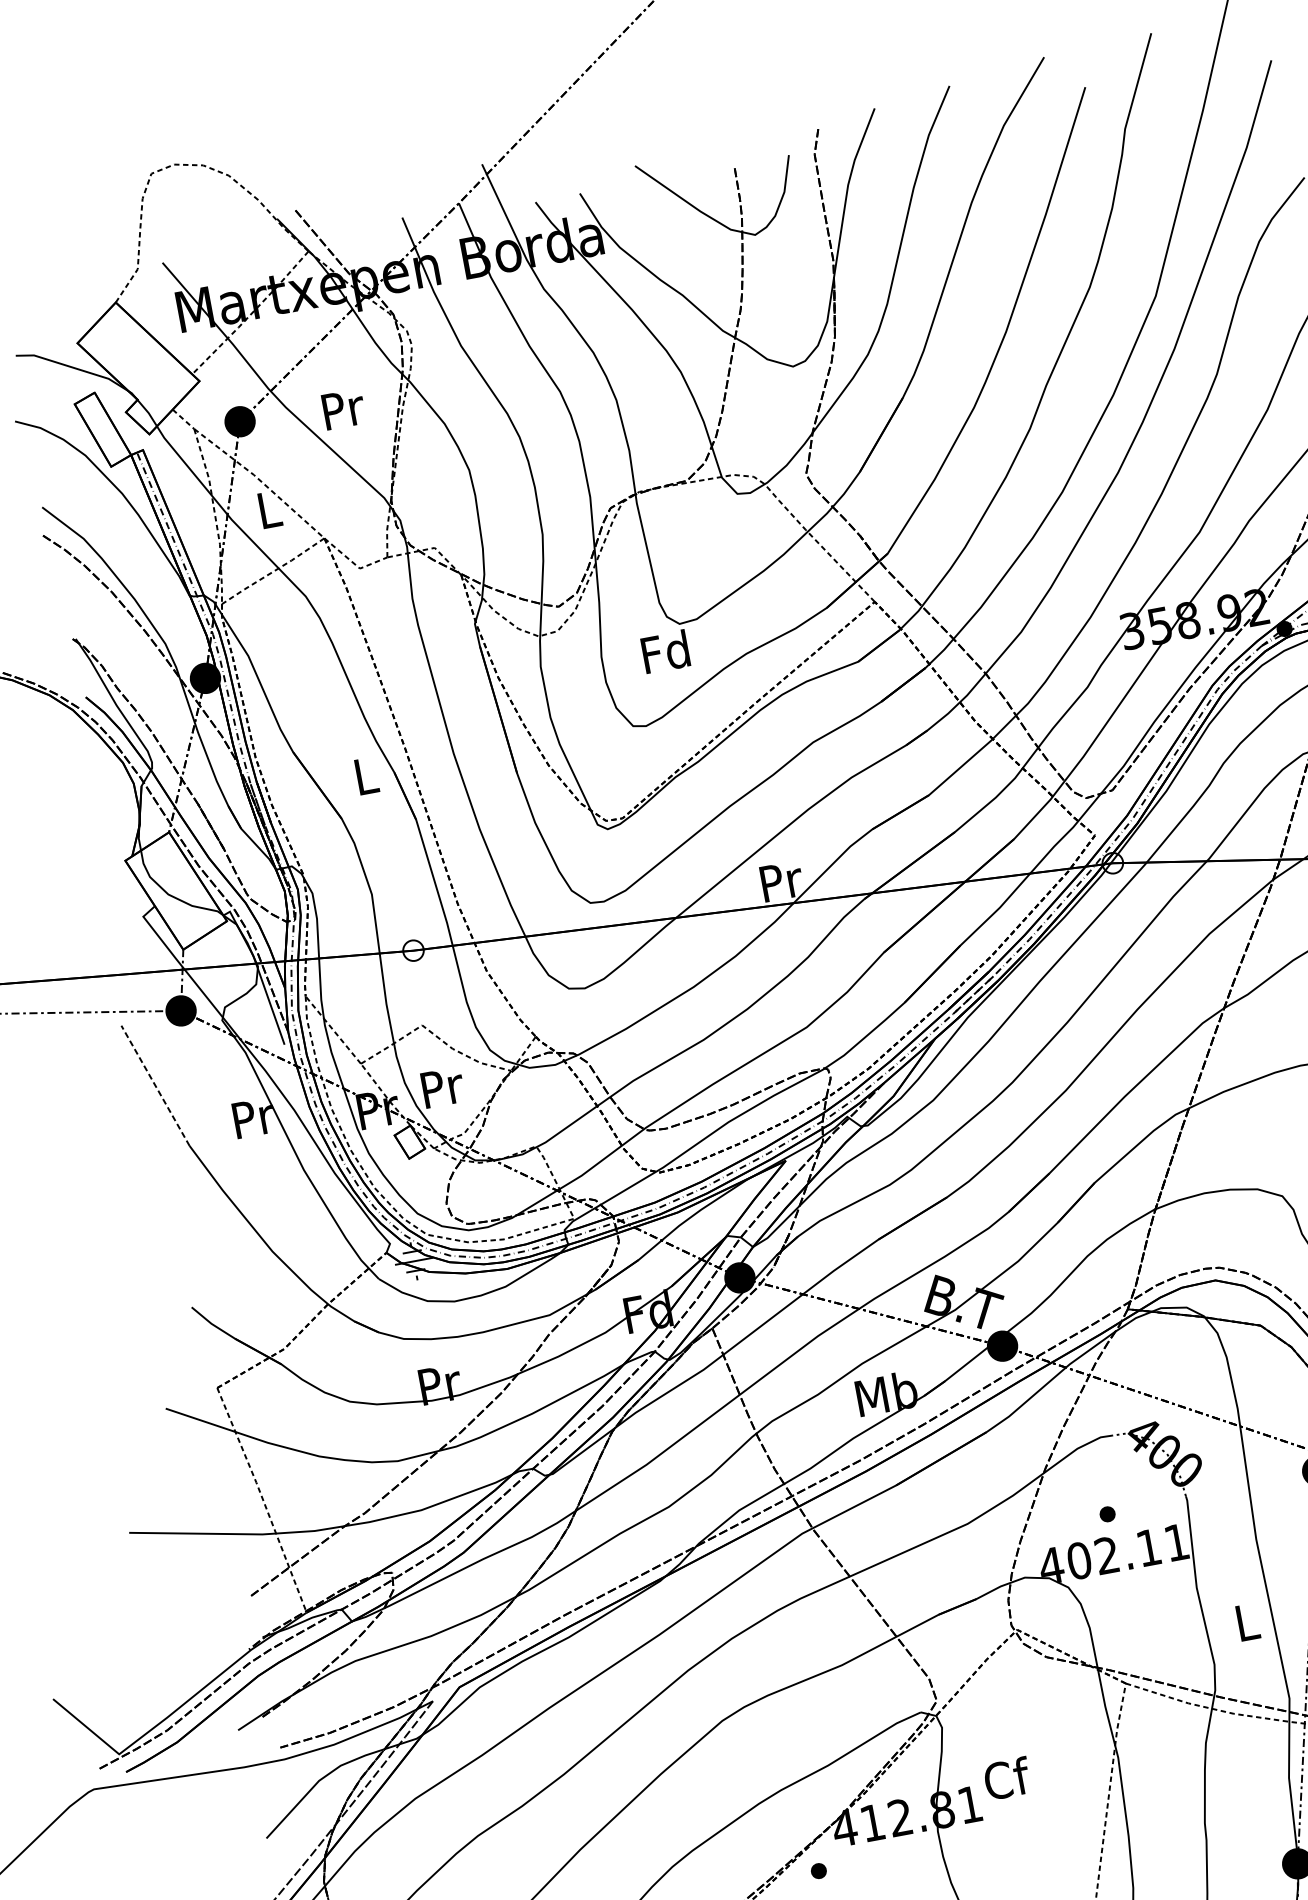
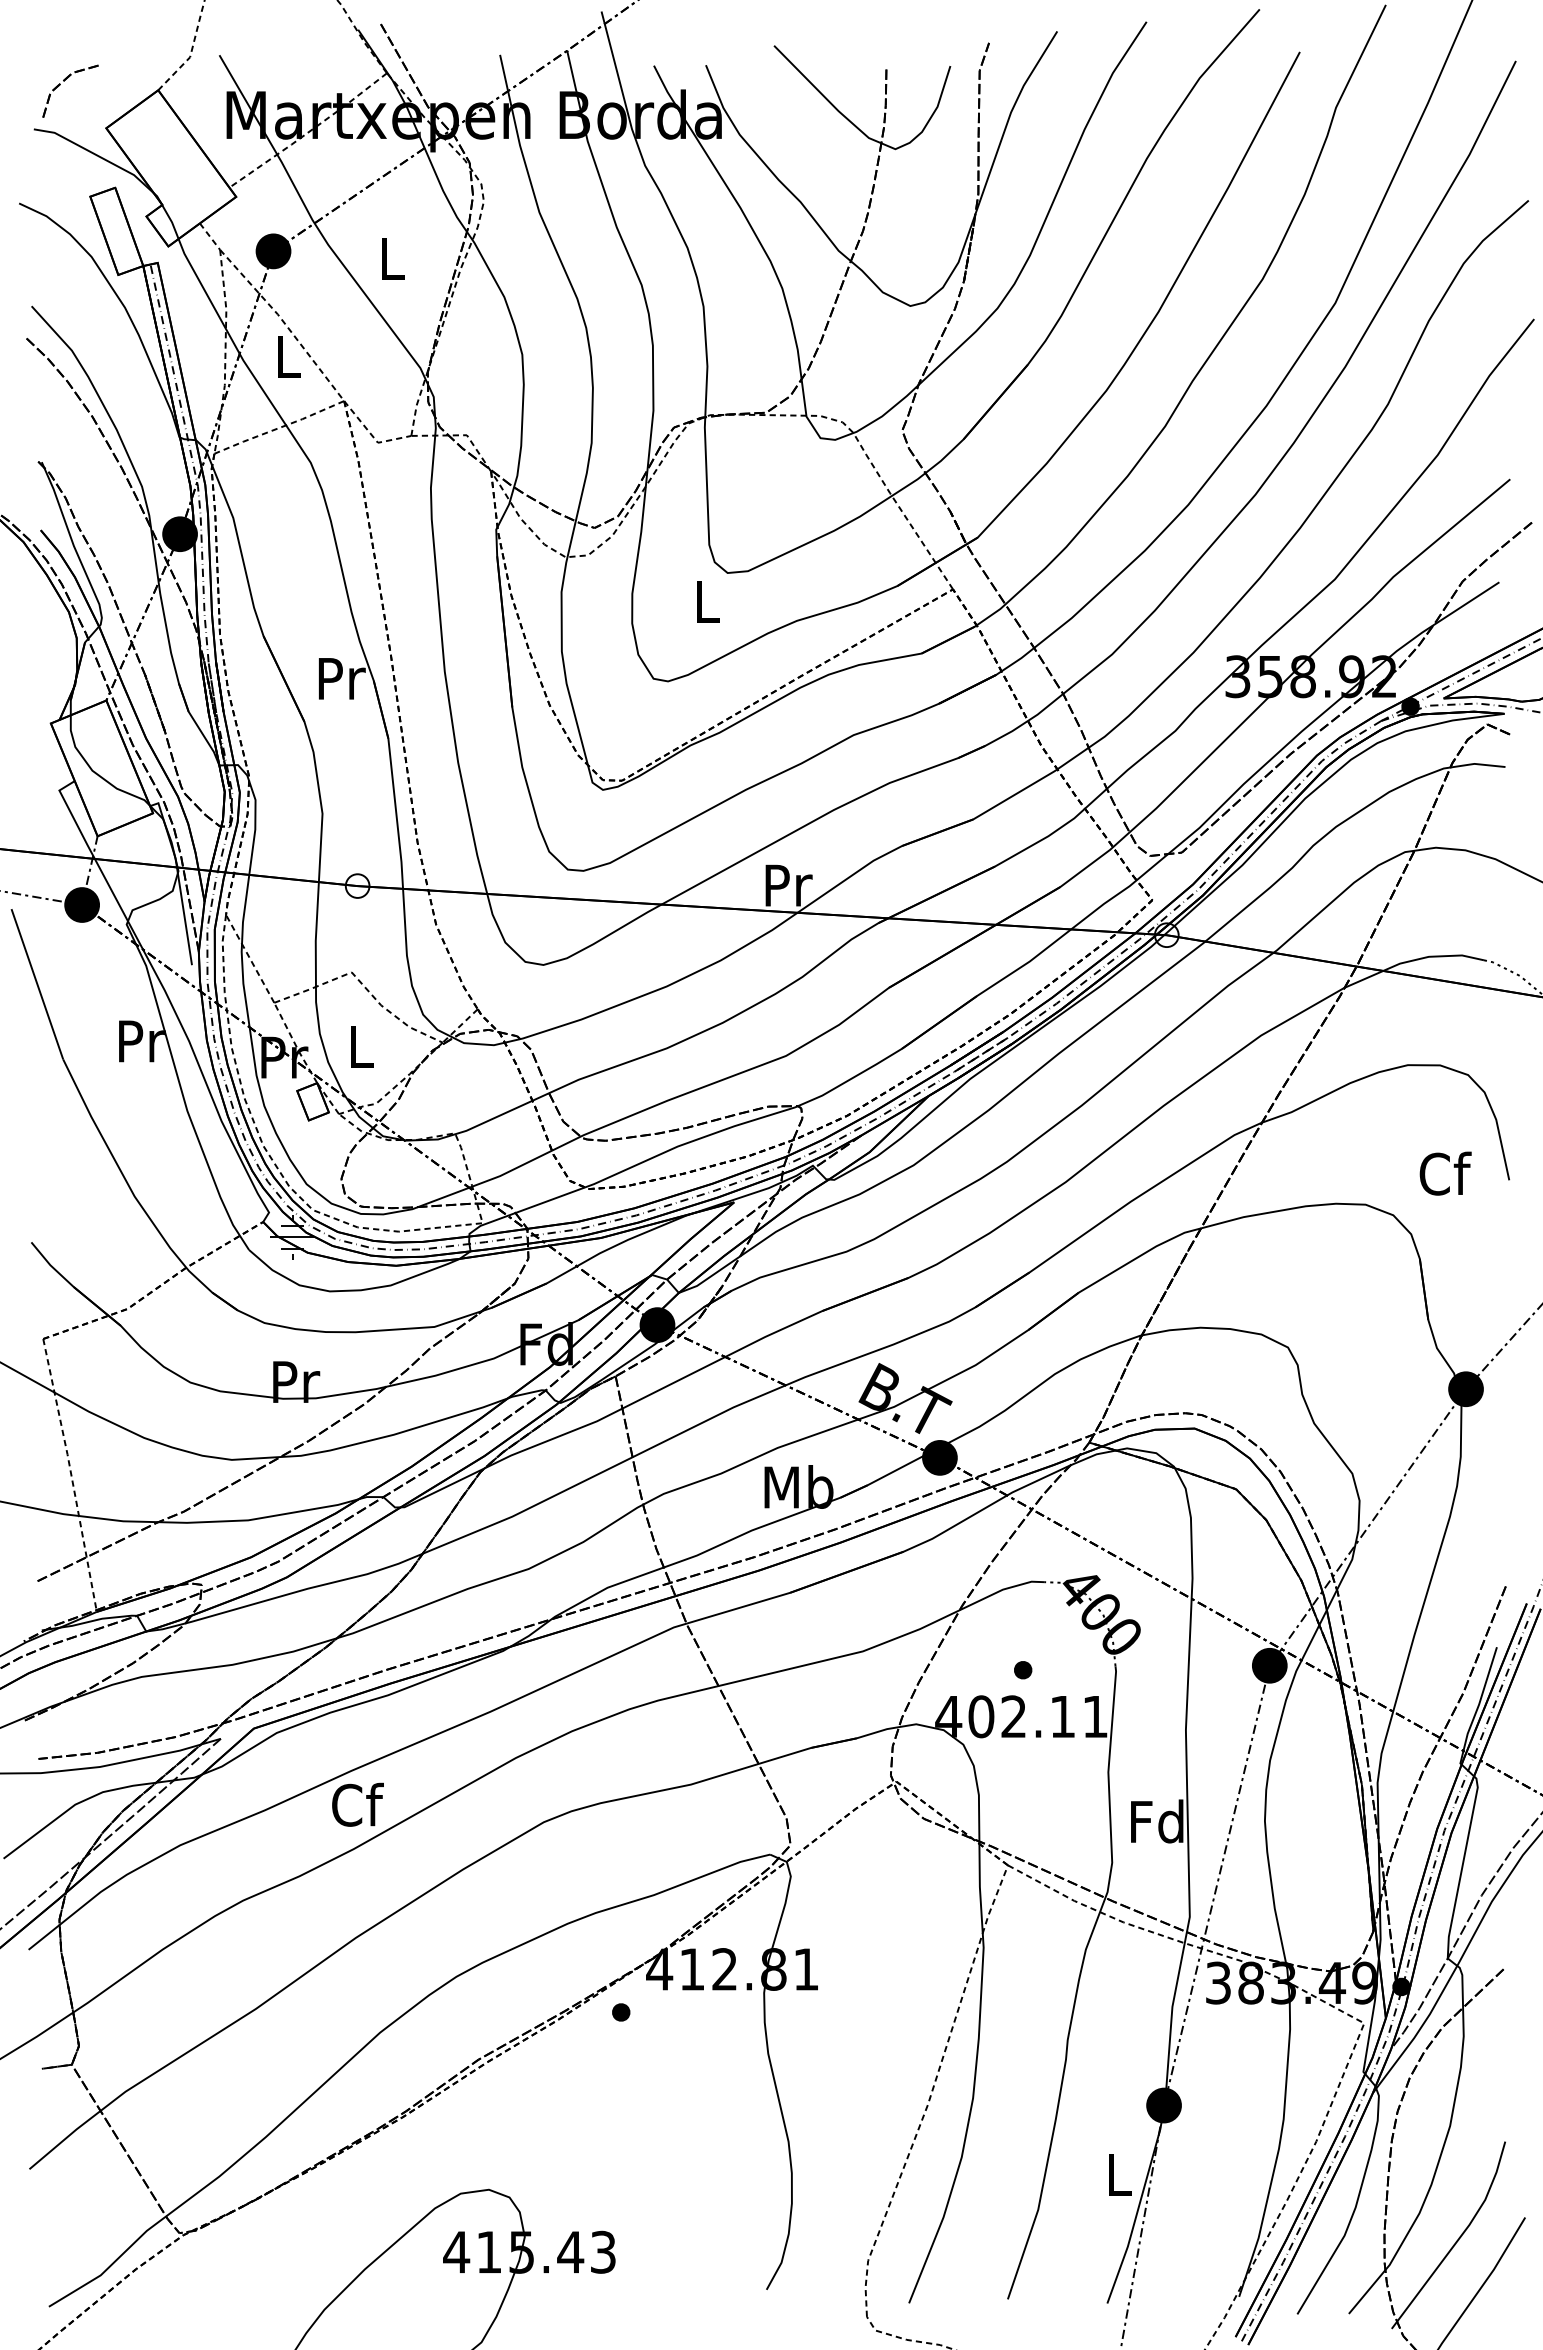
part: (34, 309) -> (64, 81), added
text: (343, 408) -> (393, 258), Pr -> L
text: (665, 651) -> (705, 601), Fd -> L
text: (366, 775) -> (341, 678), L -> Pr
line: (155, 1085) -> (37, 983), dashed -> solid
text: (442, 1087) -> (361, 1046), Pr -> L
text: (1246, 1622) -> (1157, 1821), L -> Fd
text: (1006, 1778) -> (357, 1804), moved

